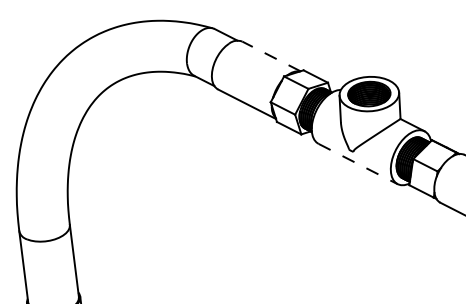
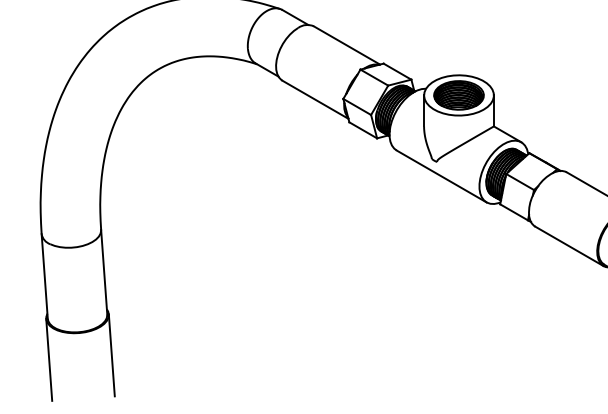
line: (271, 56) -> (346, 45), dashed -> solid
line: (358, 164) -> (441, 176), dashed -> solid

